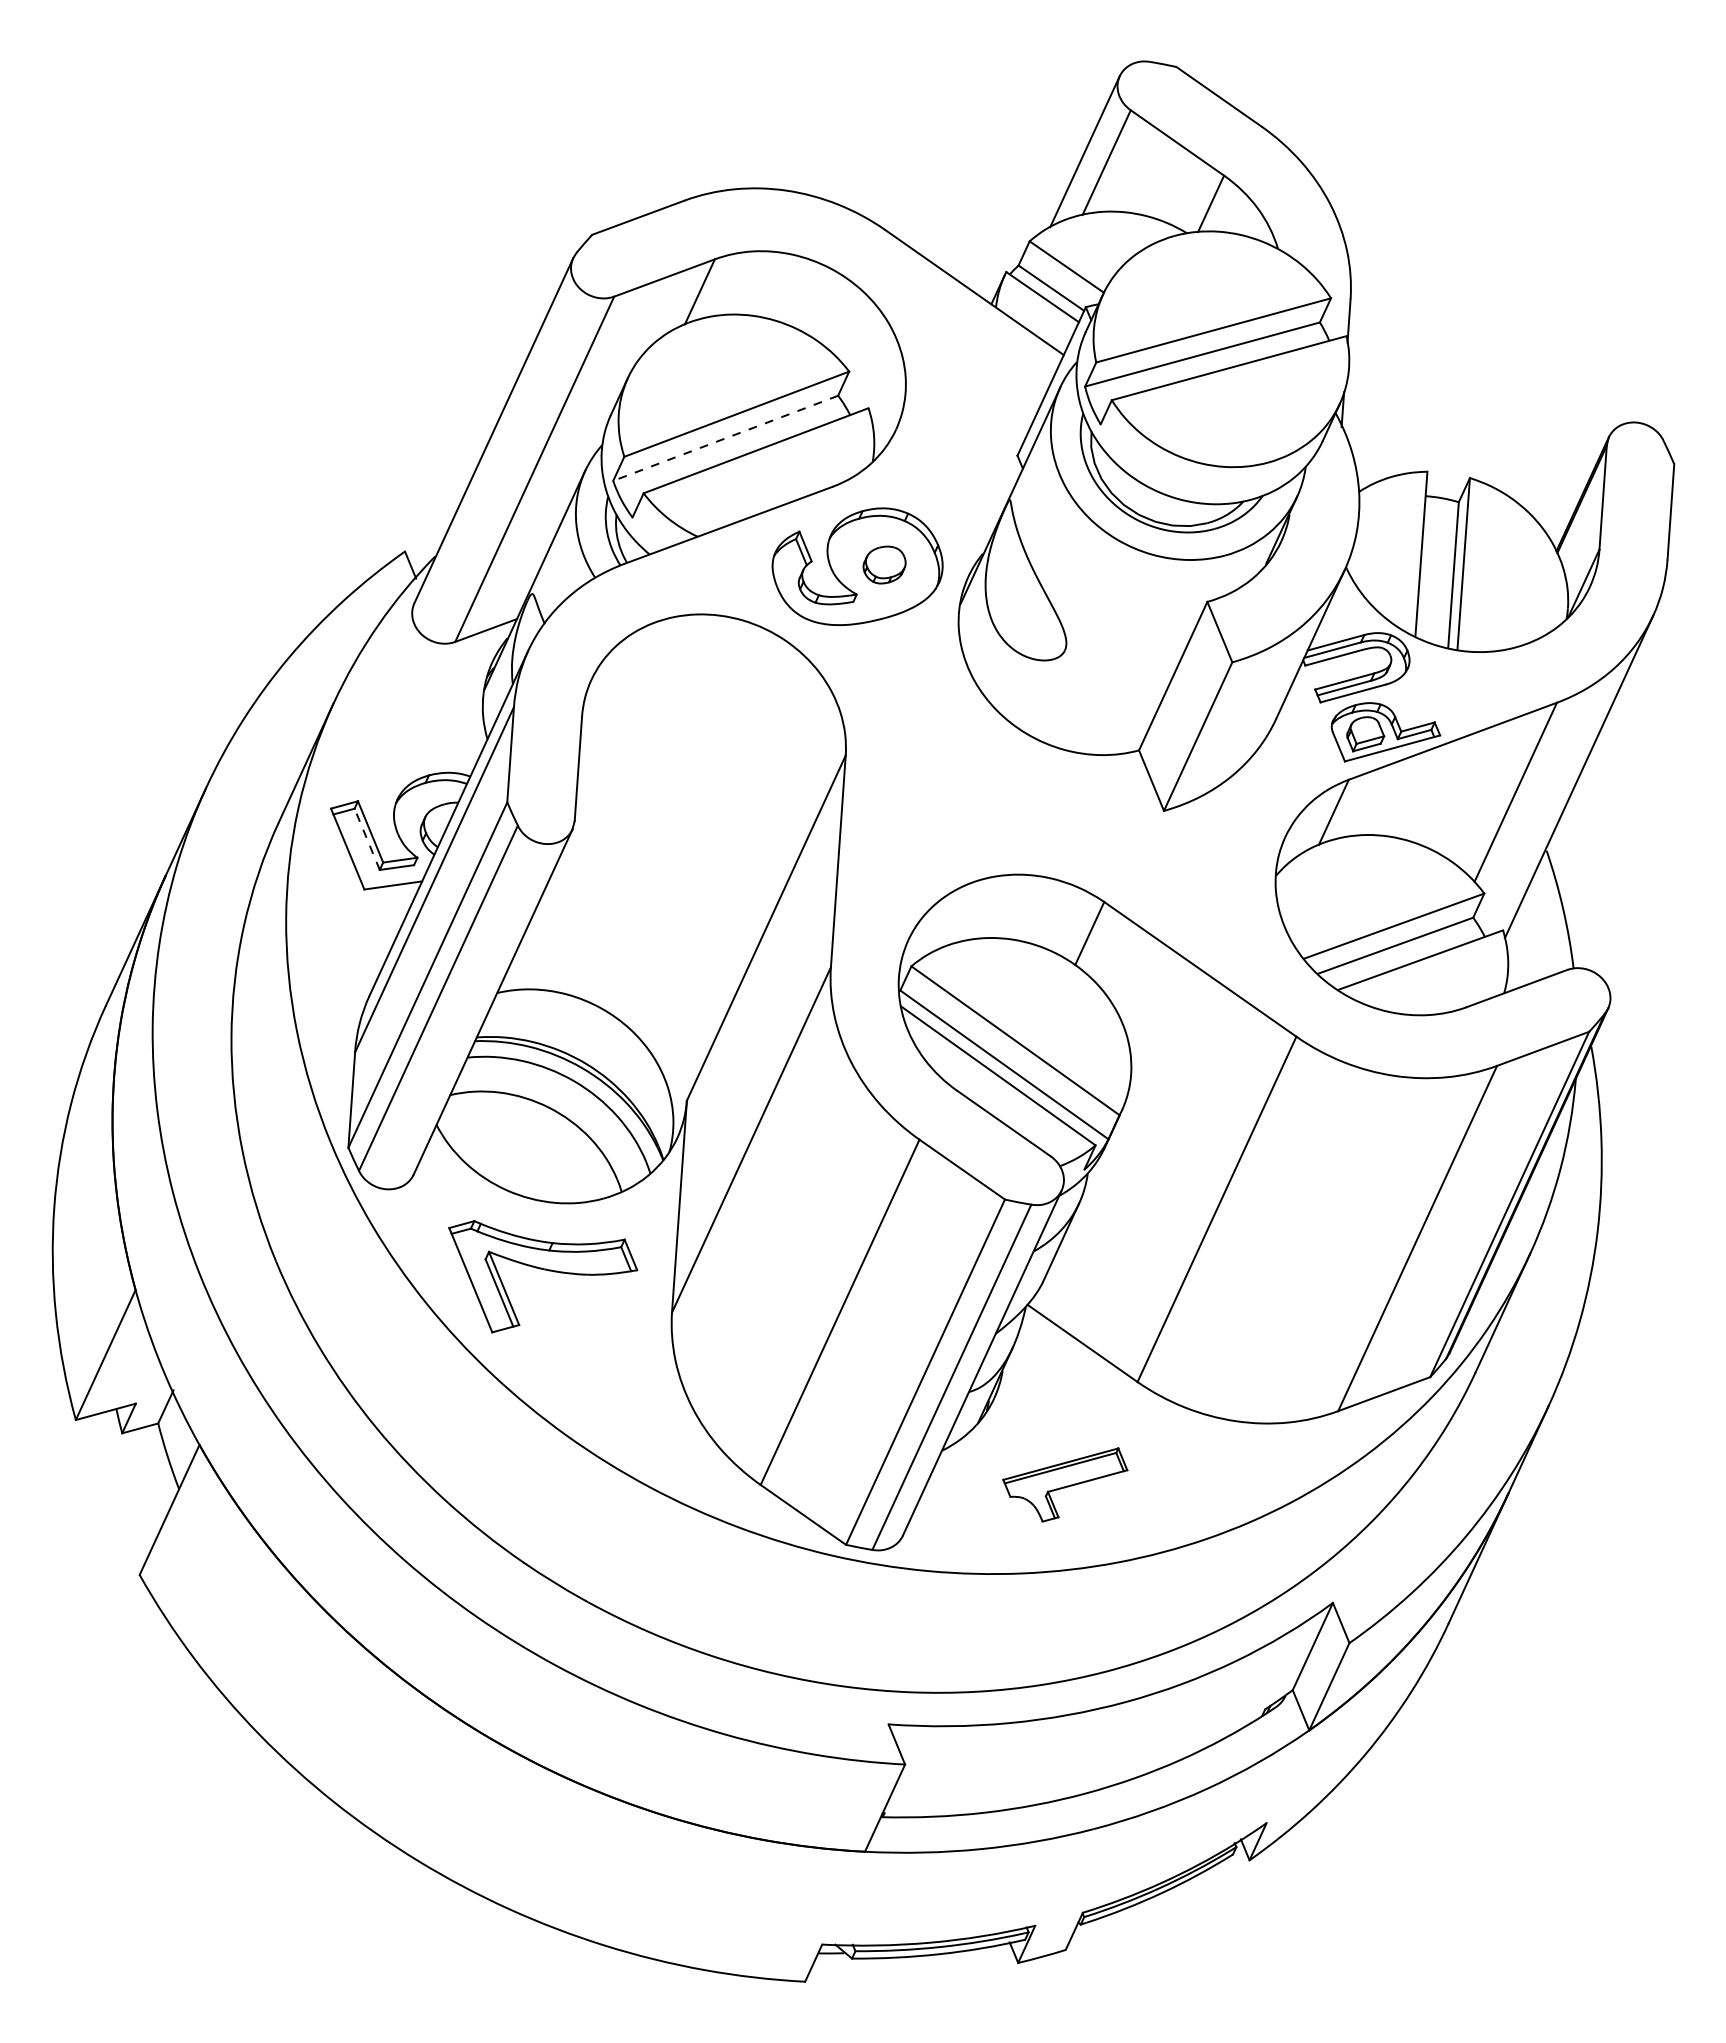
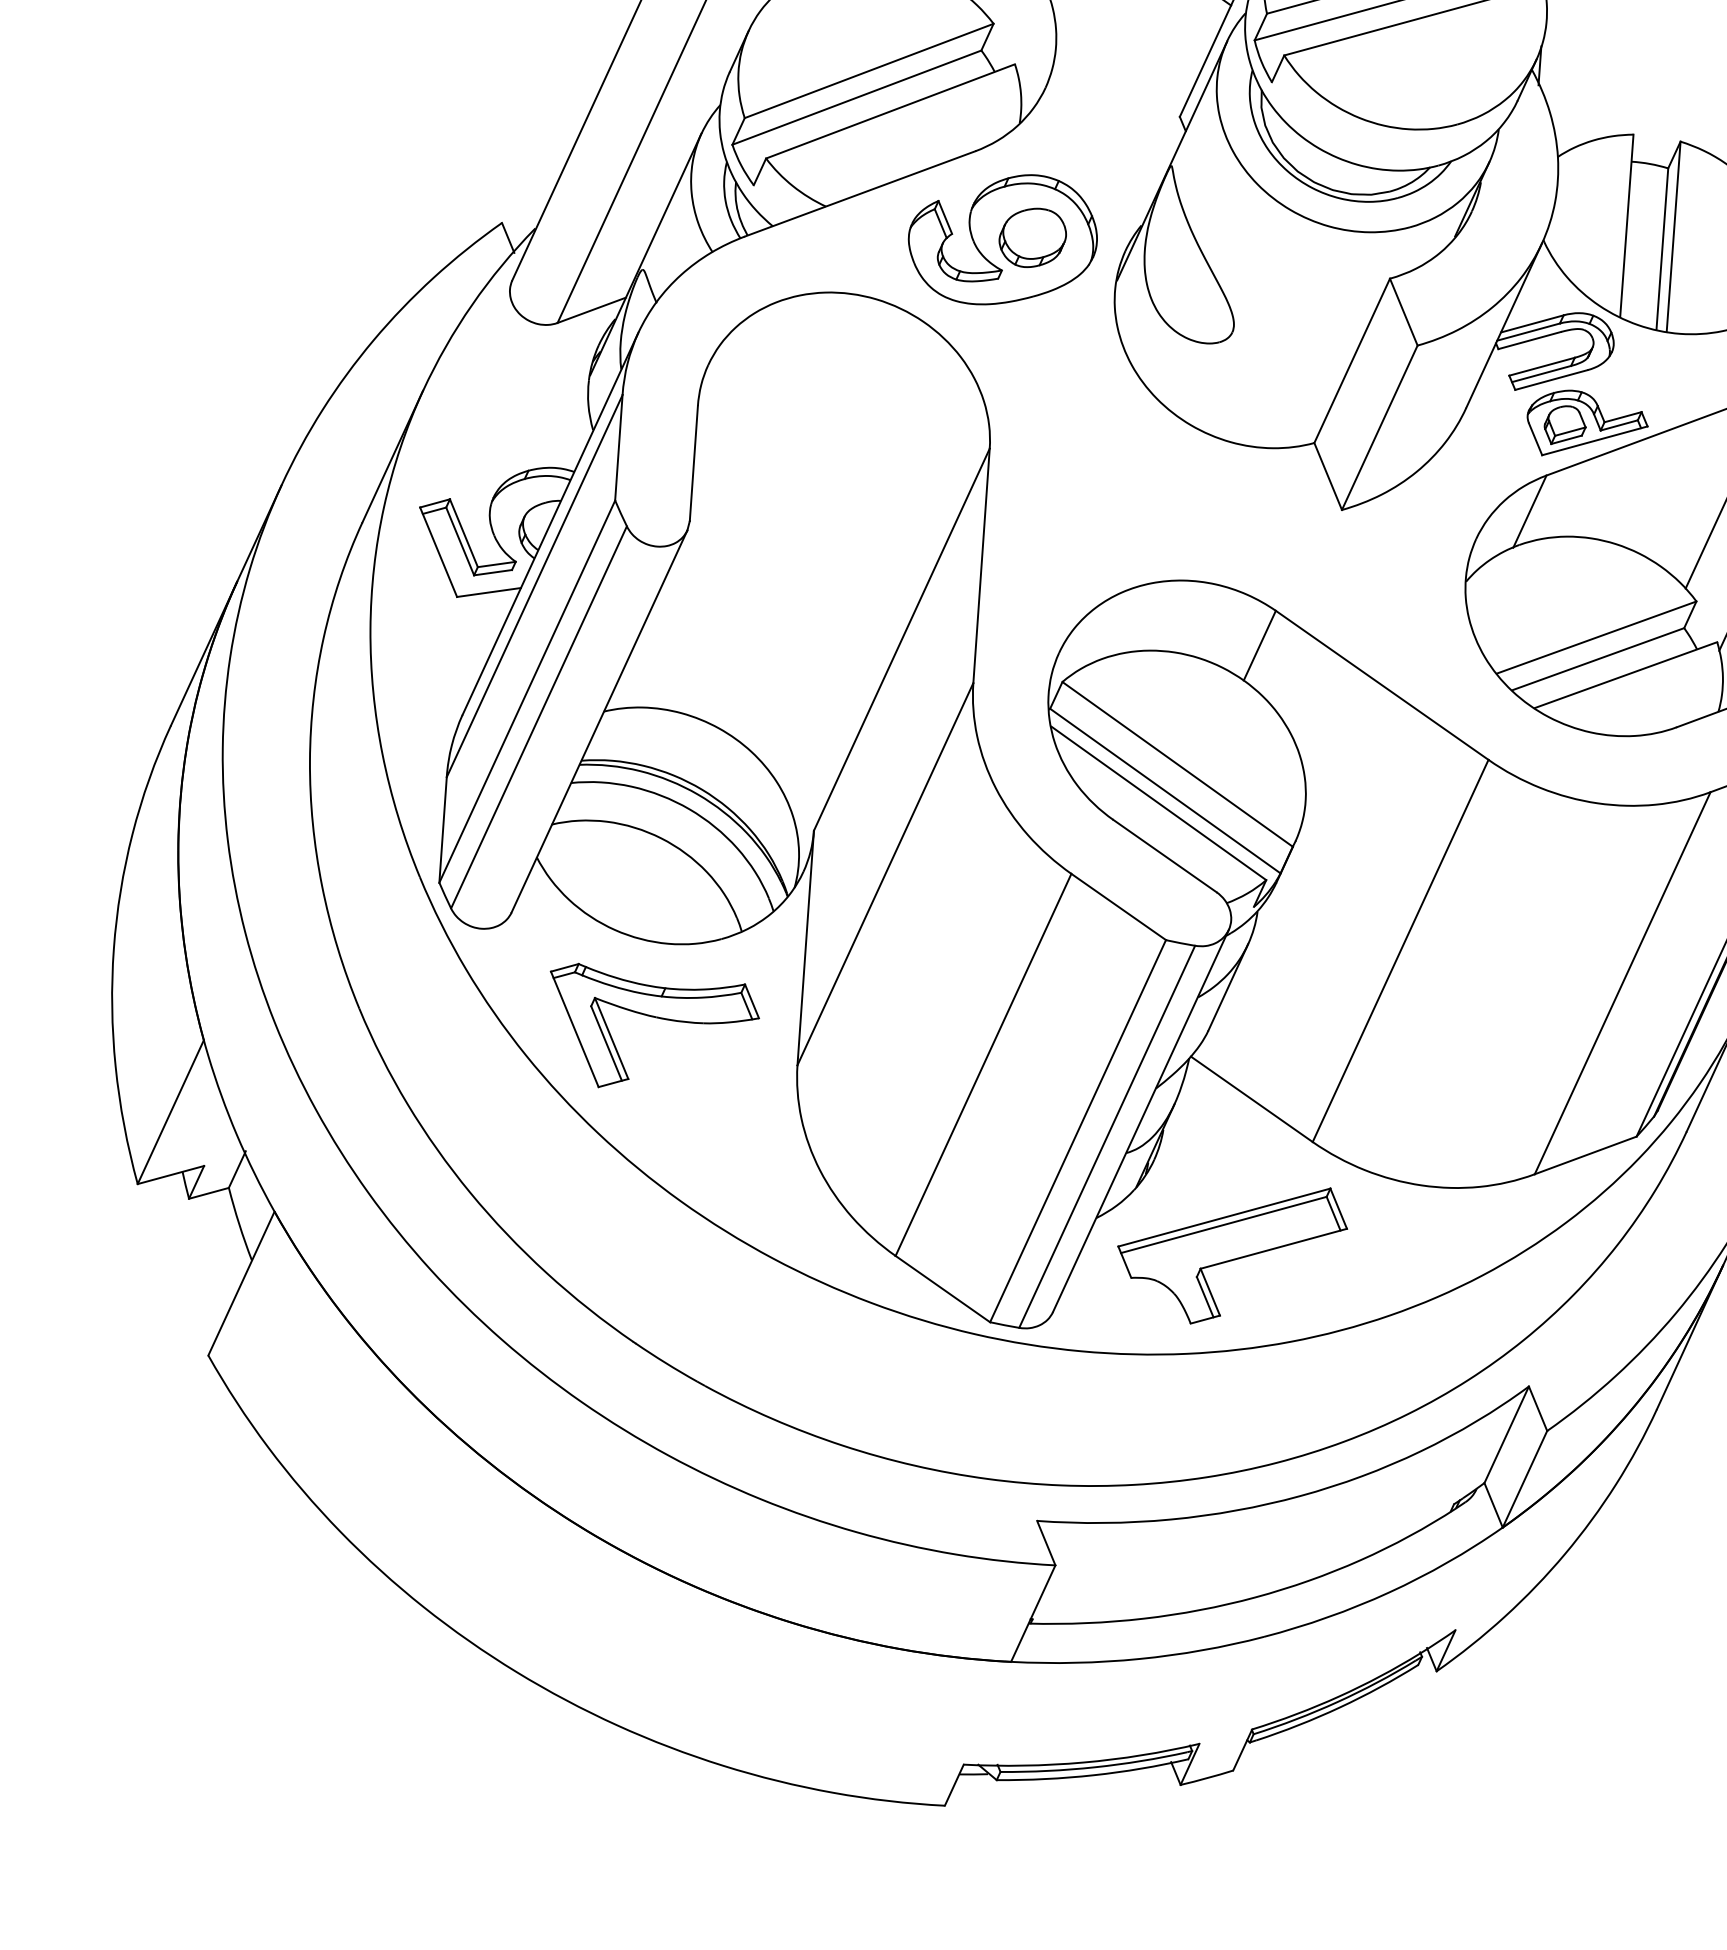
line: (725, 438) -> (856, 97), dashed -> solid
part: (884, 564) -> (1032, 237), size x1.43
line: (367, 838) -> (460, 540), dashed -> solid
part: (1065, 1484) -> (1232, 1255), size x1.67

